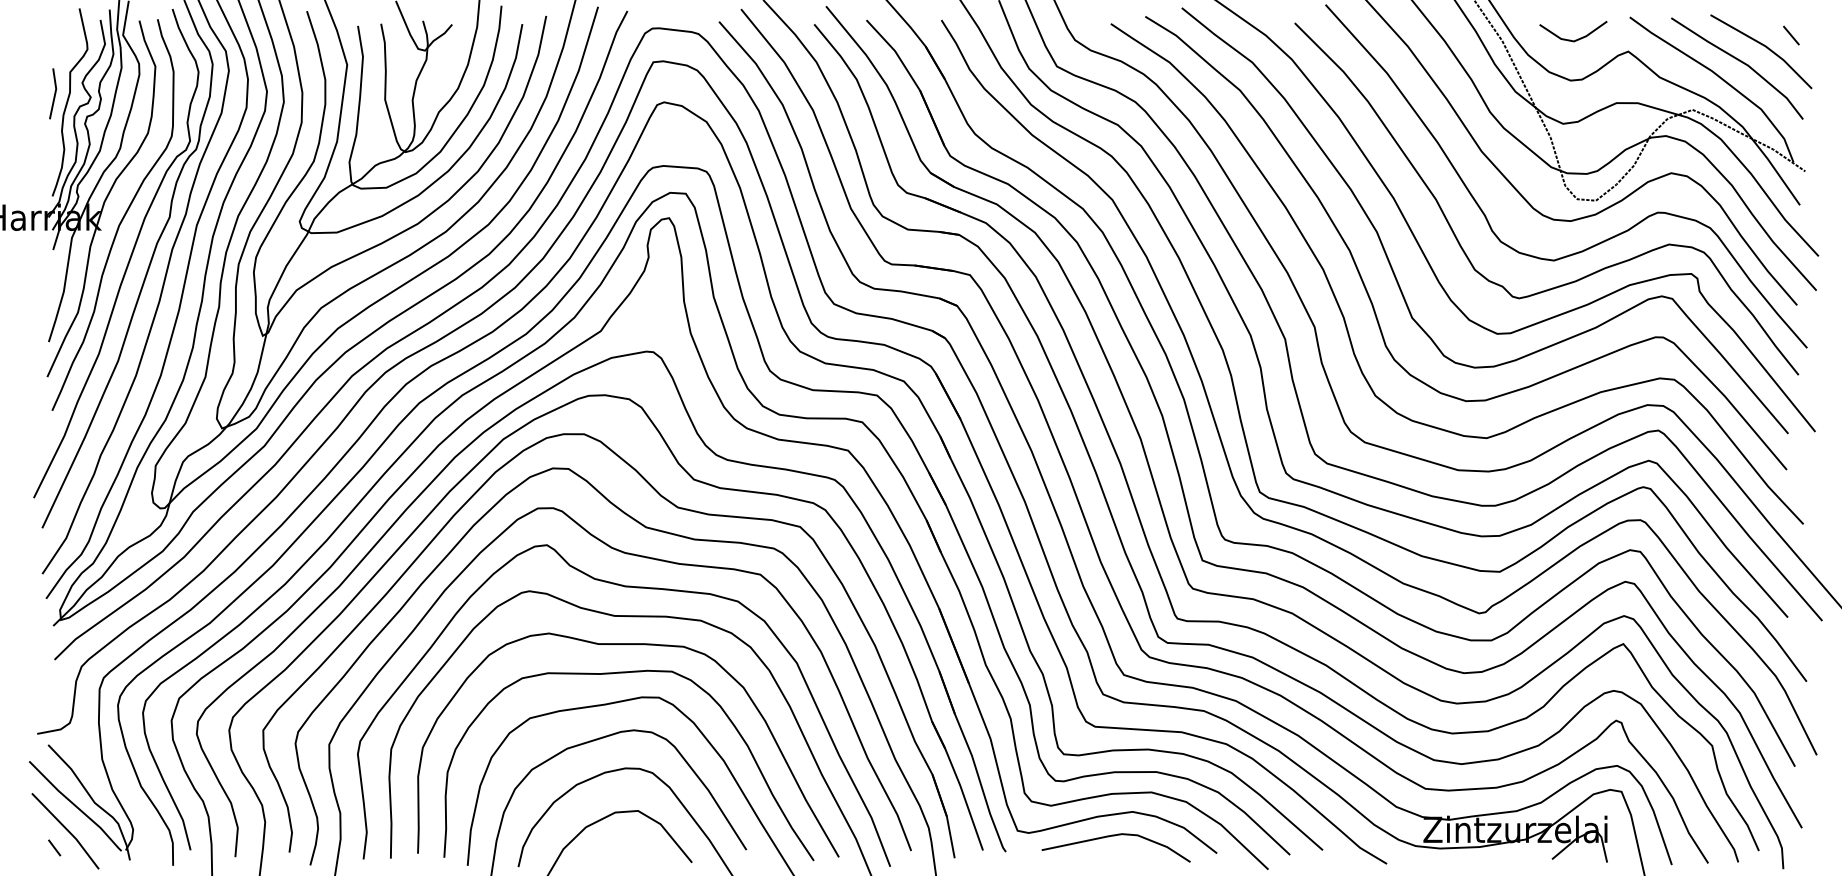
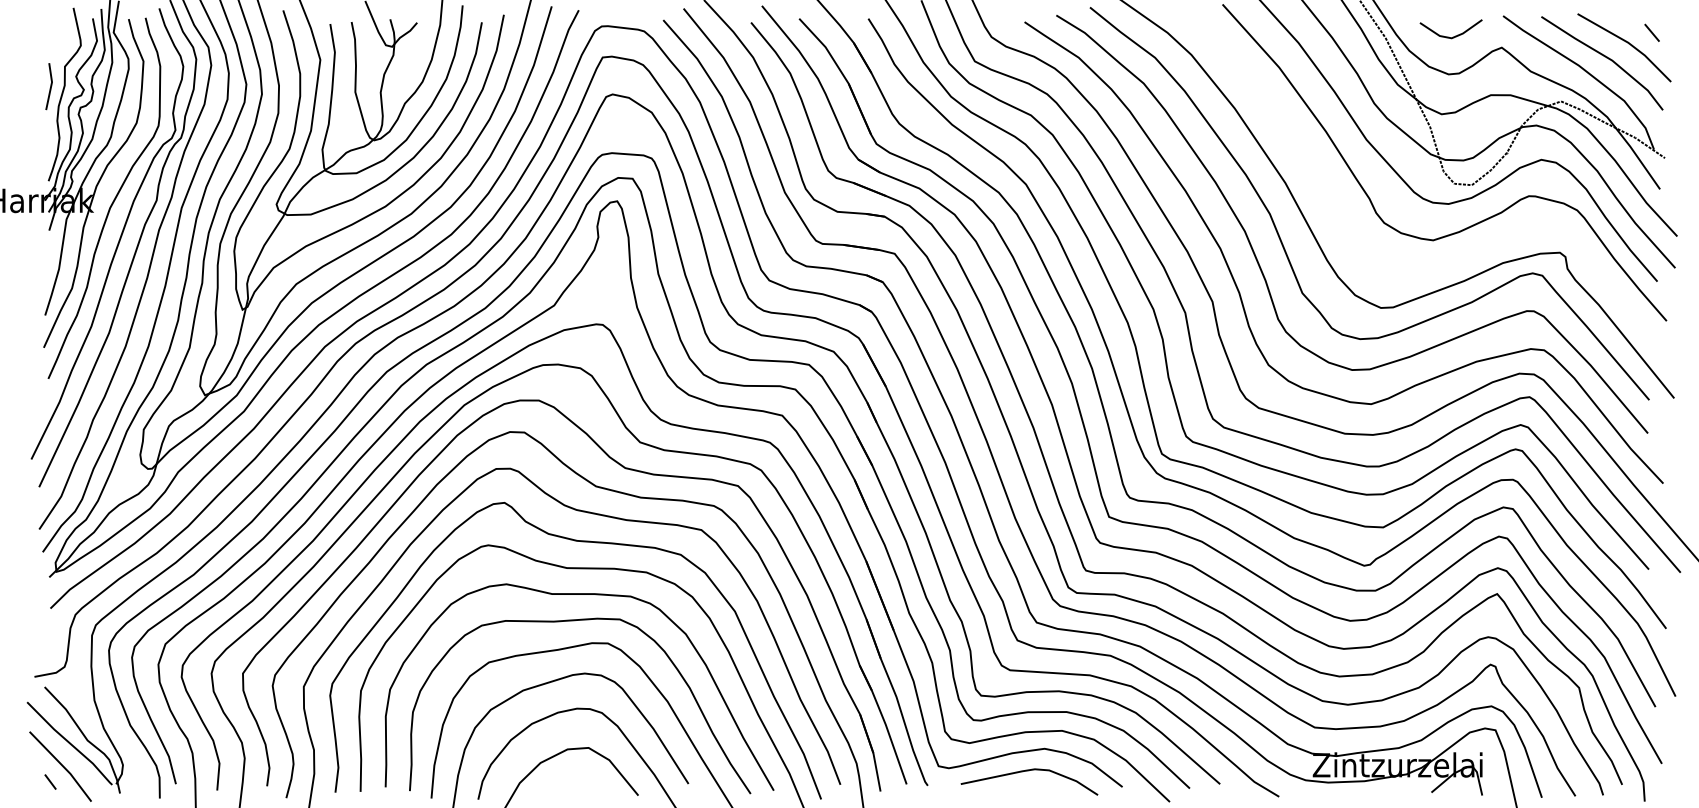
curve: (1584, 275) -> (1461, 254), removed

